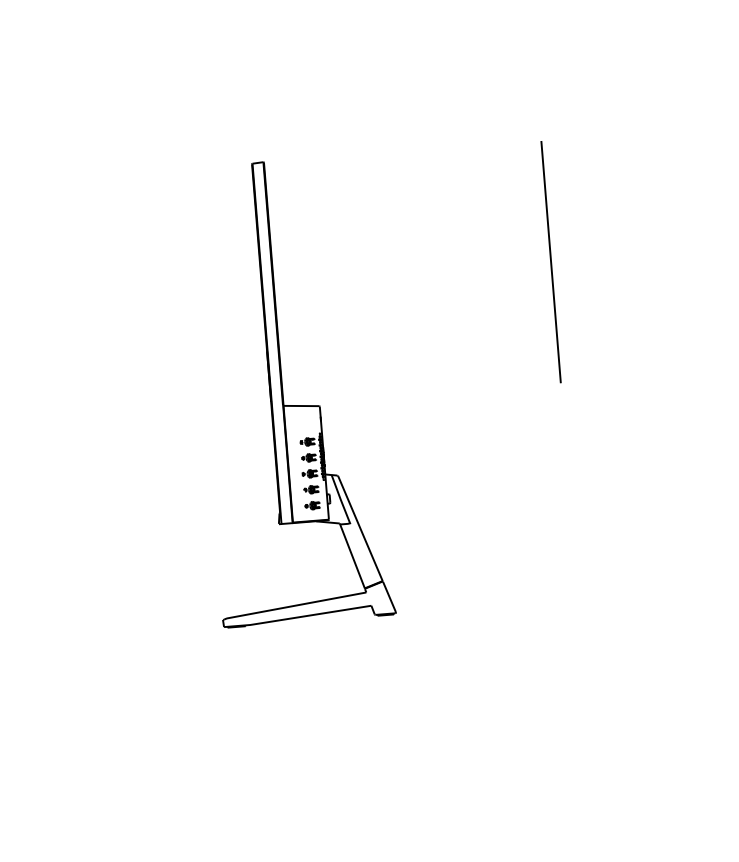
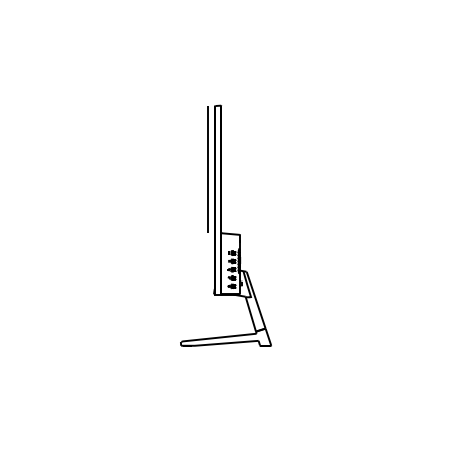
line: (549, 261) -> (207, 169), moved

